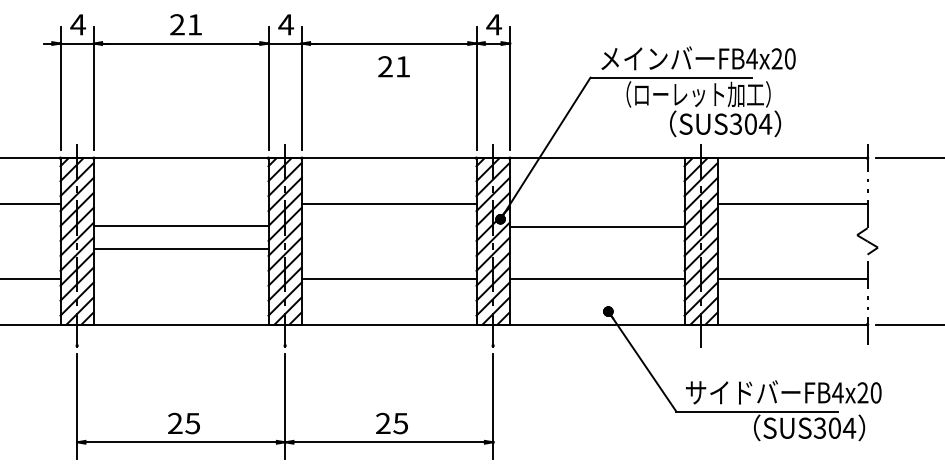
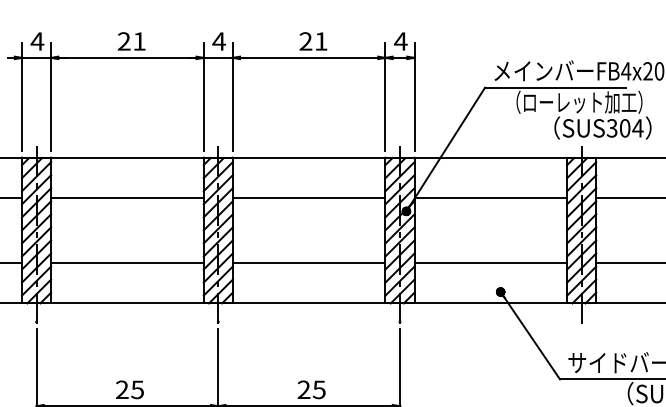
text: (393, 66) -> (312, 41), moved
line: (180, 225) -> (126, 197), moved
line: (596, 226) -> (490, 197), moved
line: (180, 248) -> (126, 263), moved

